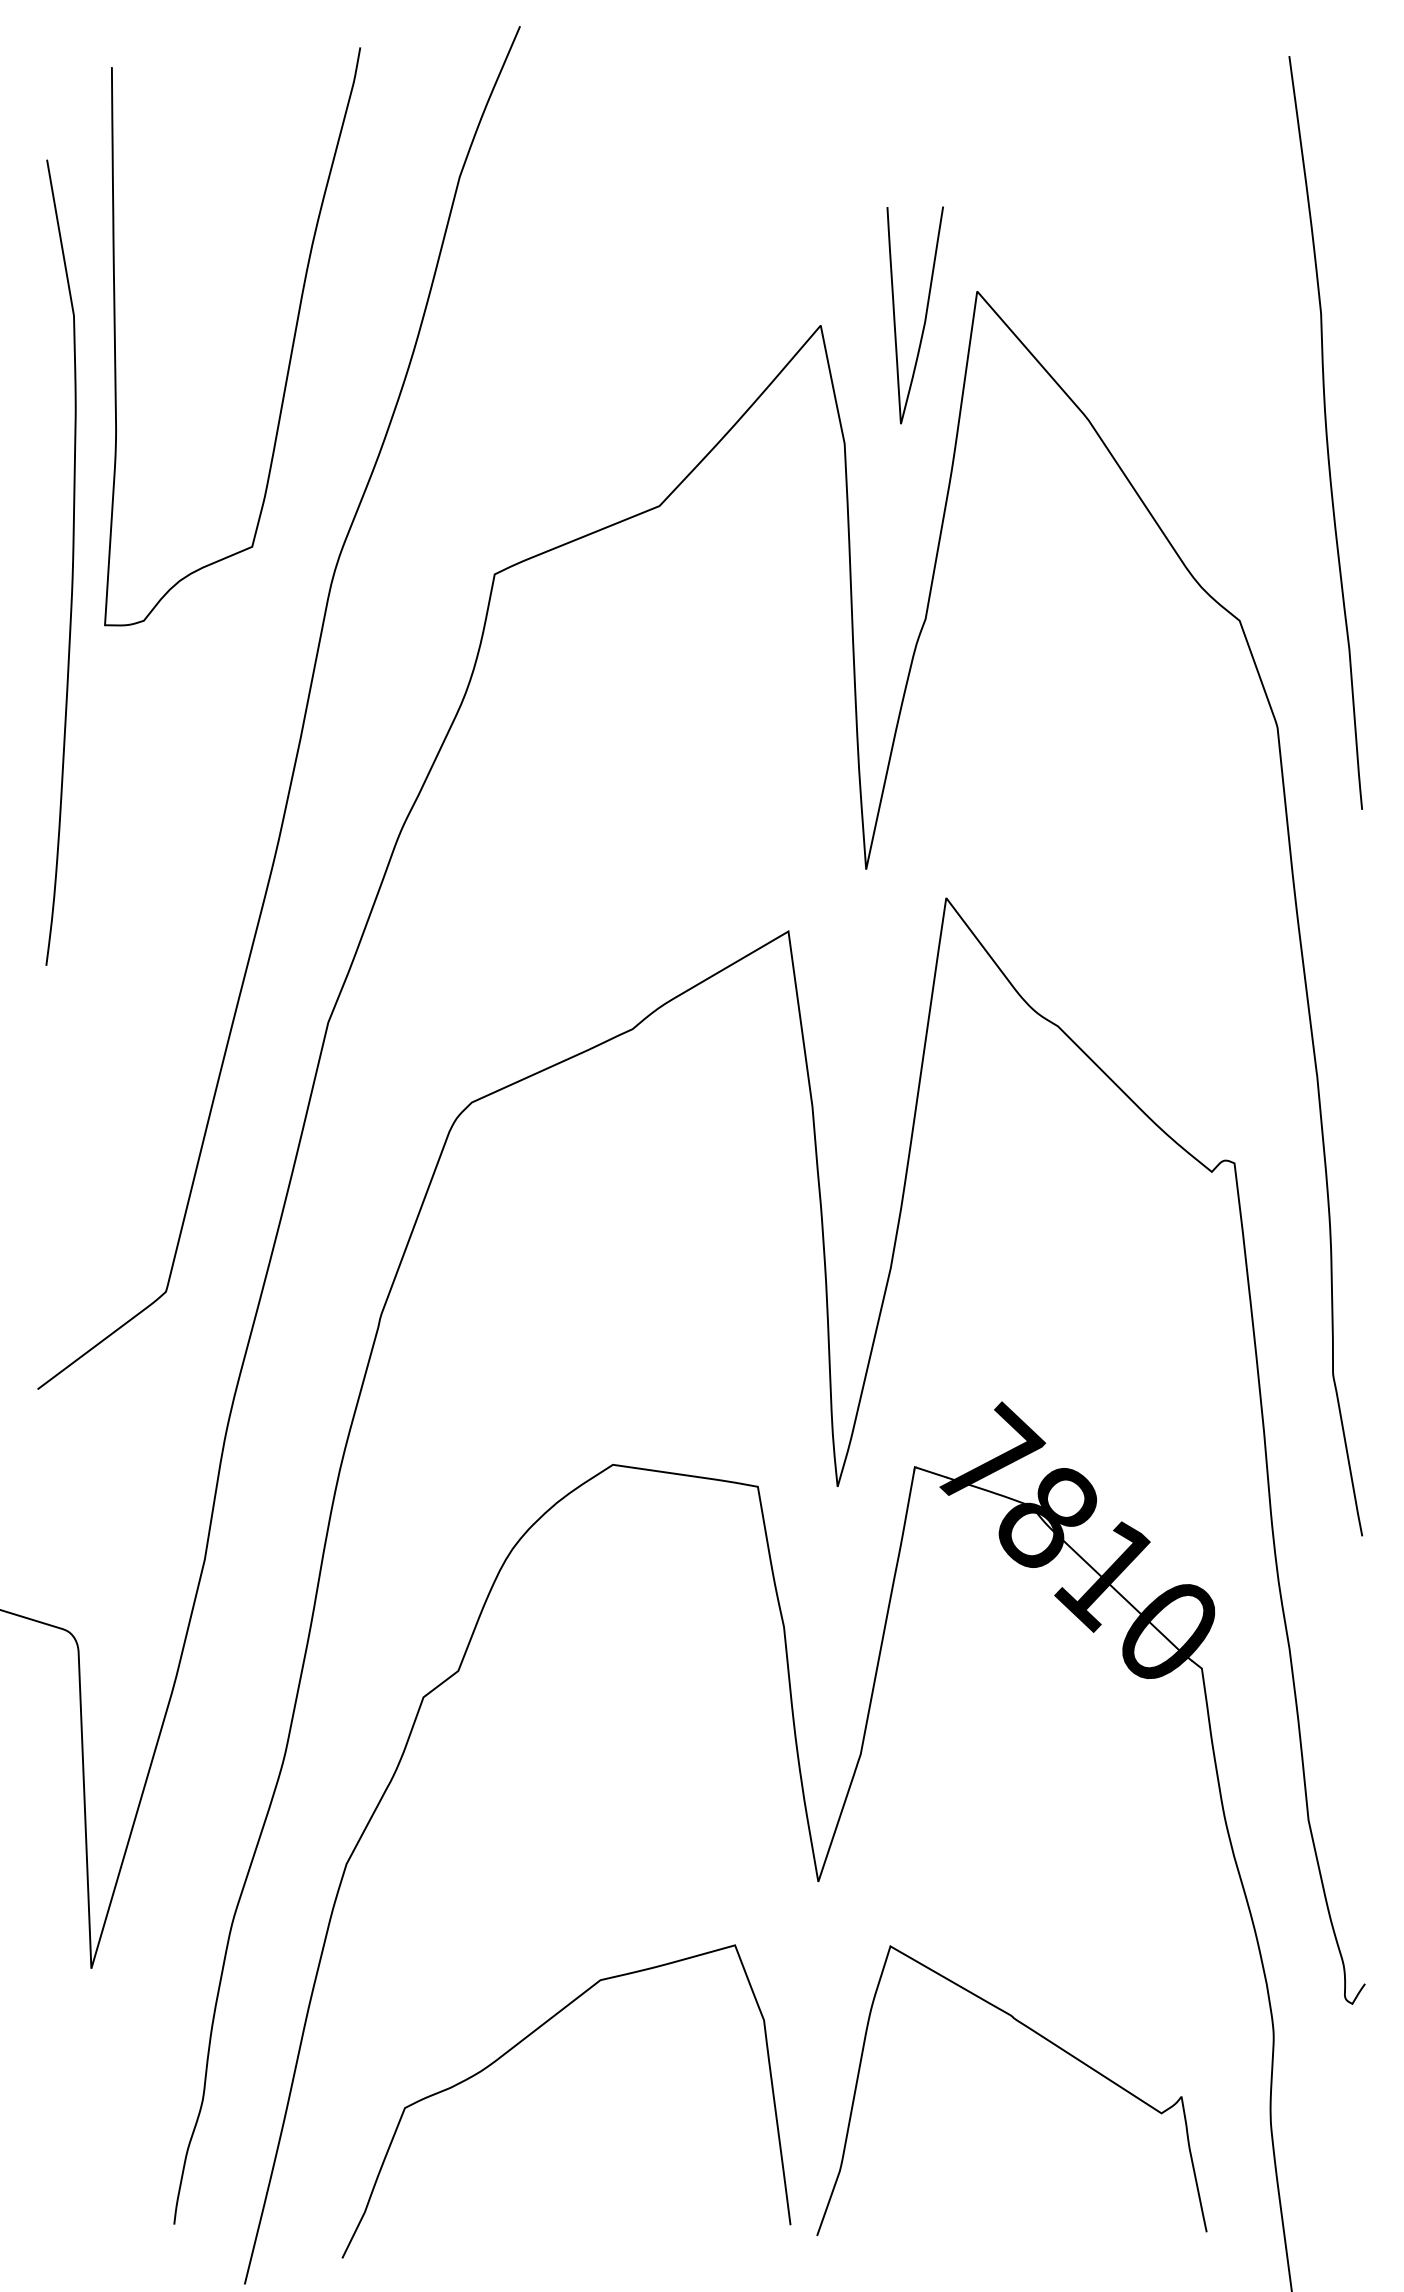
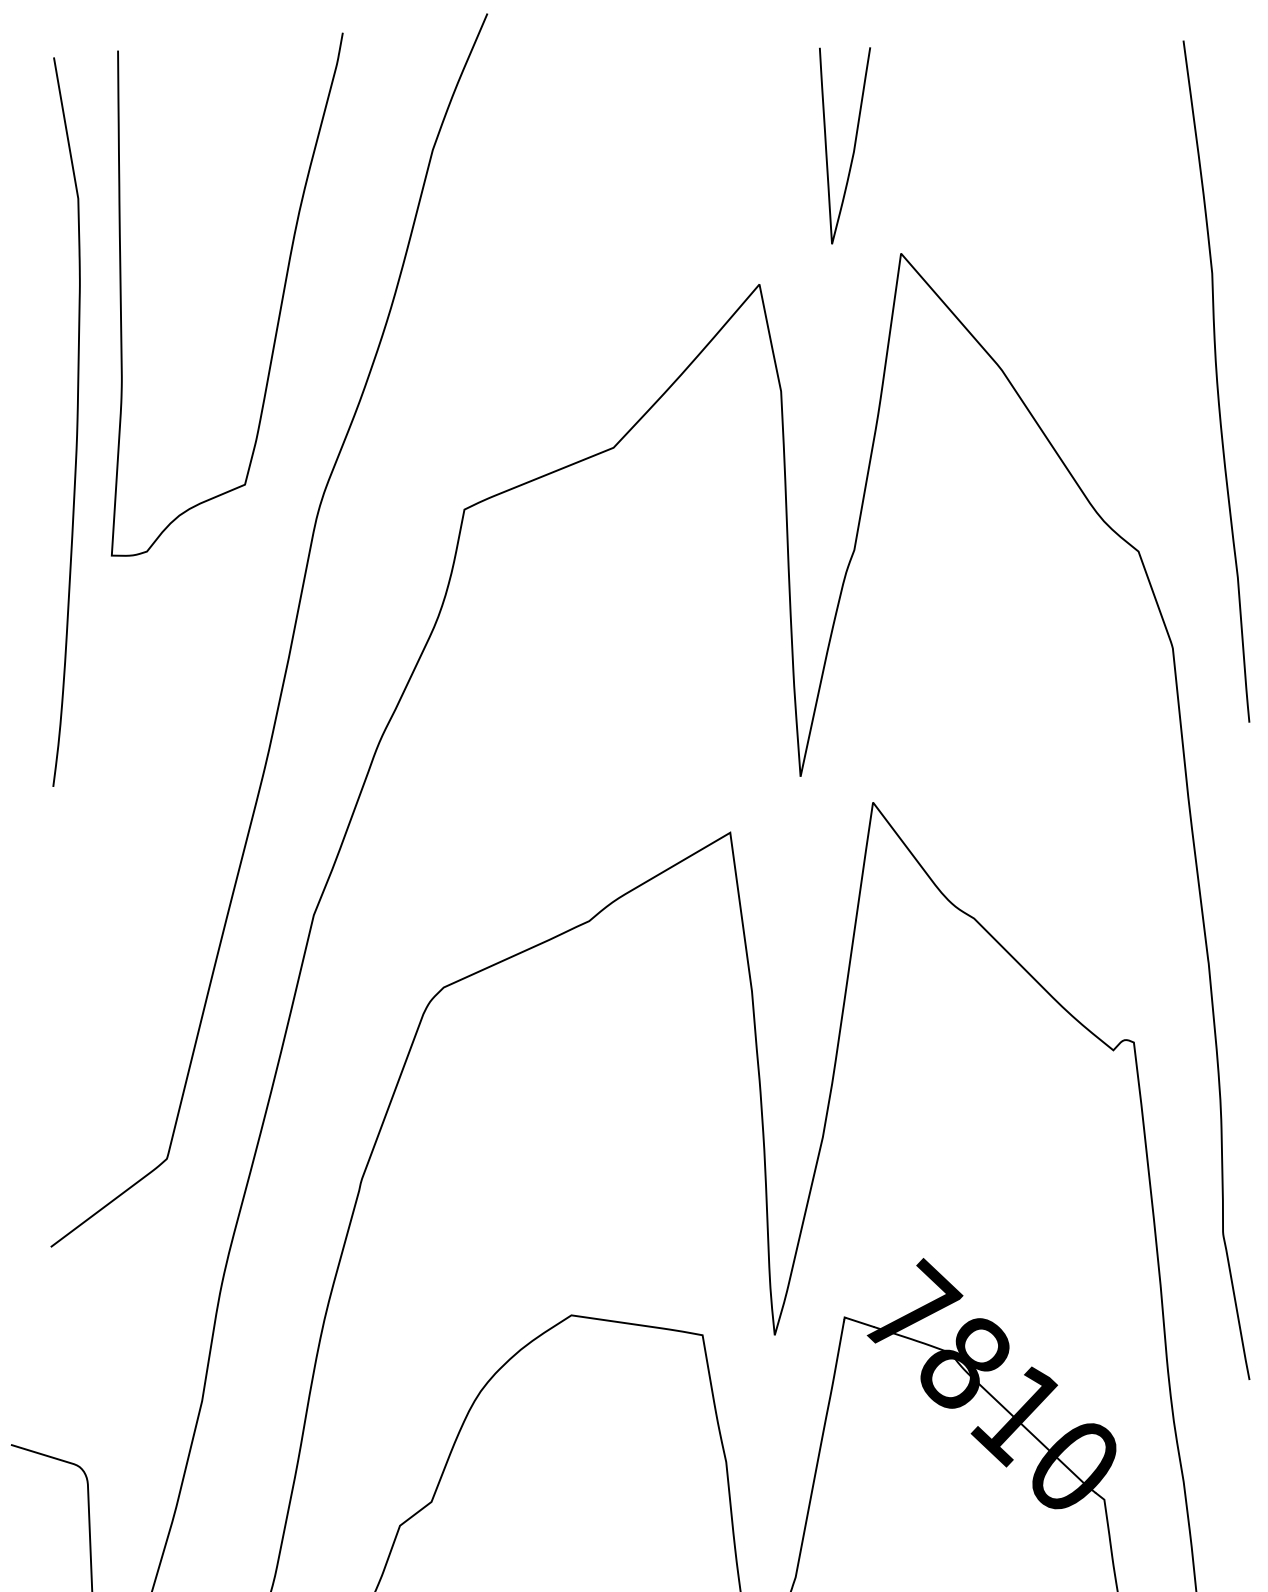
curve: (924, 318) -> (853, 148), moved
curve: (72, 562) -> (76, 421), moved

